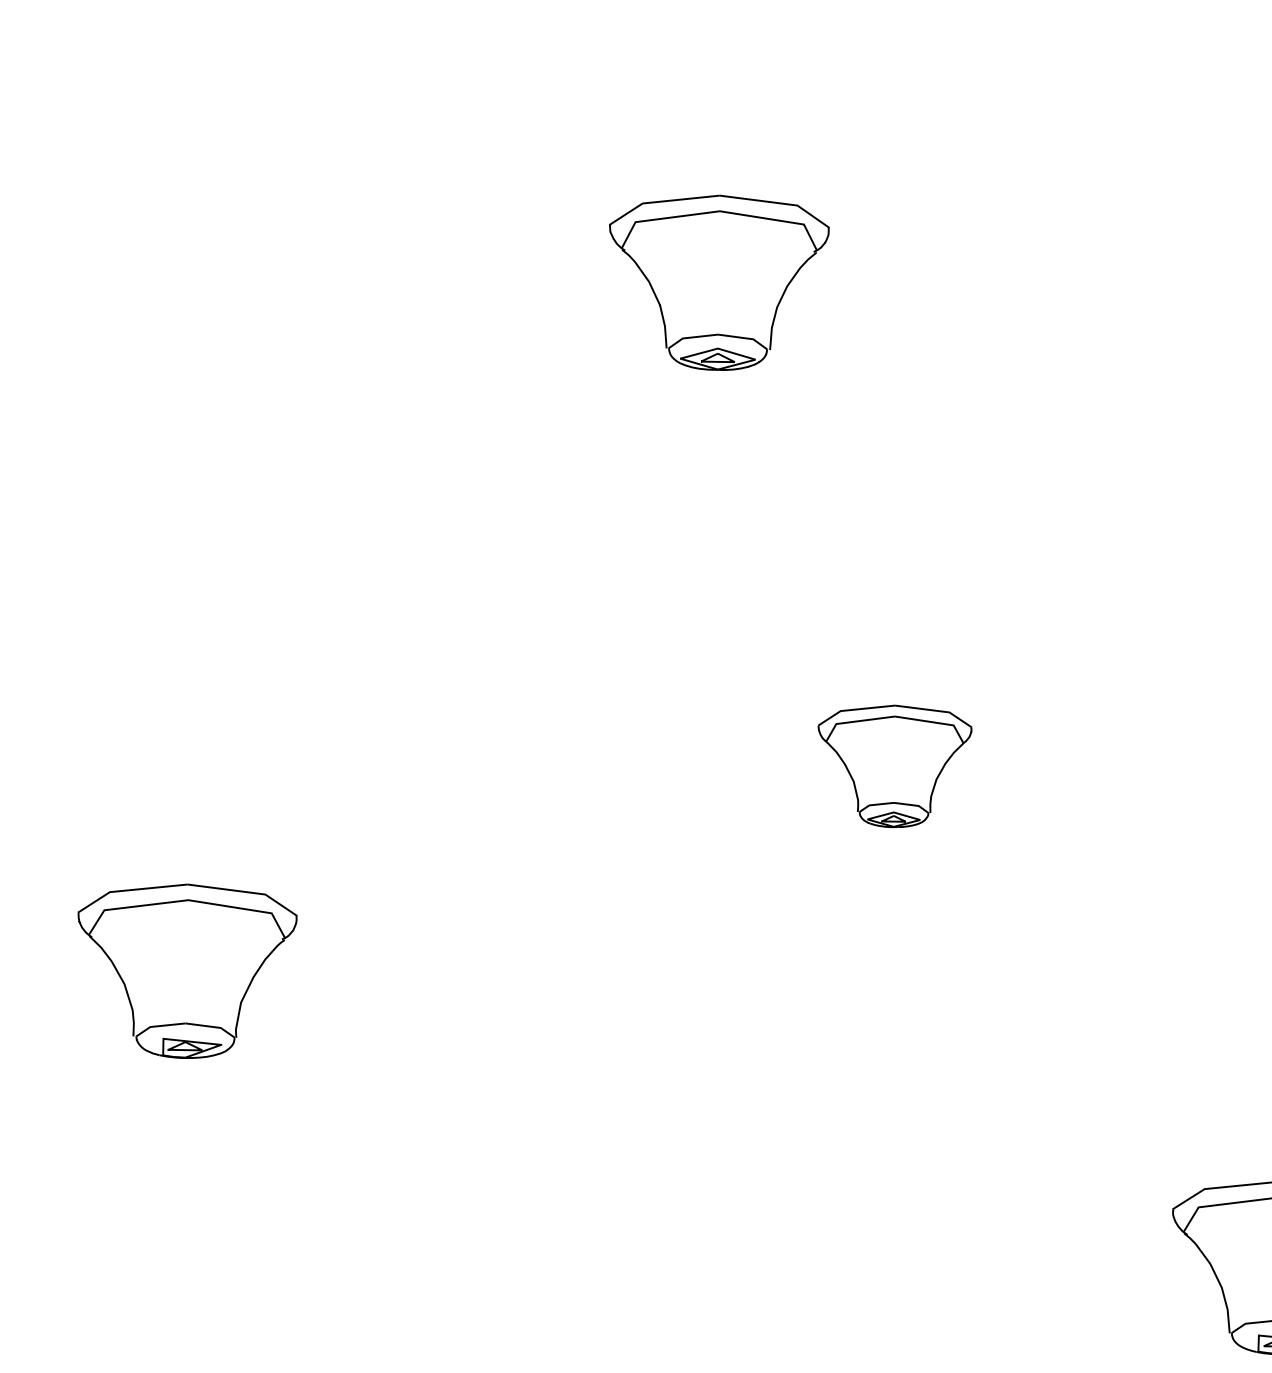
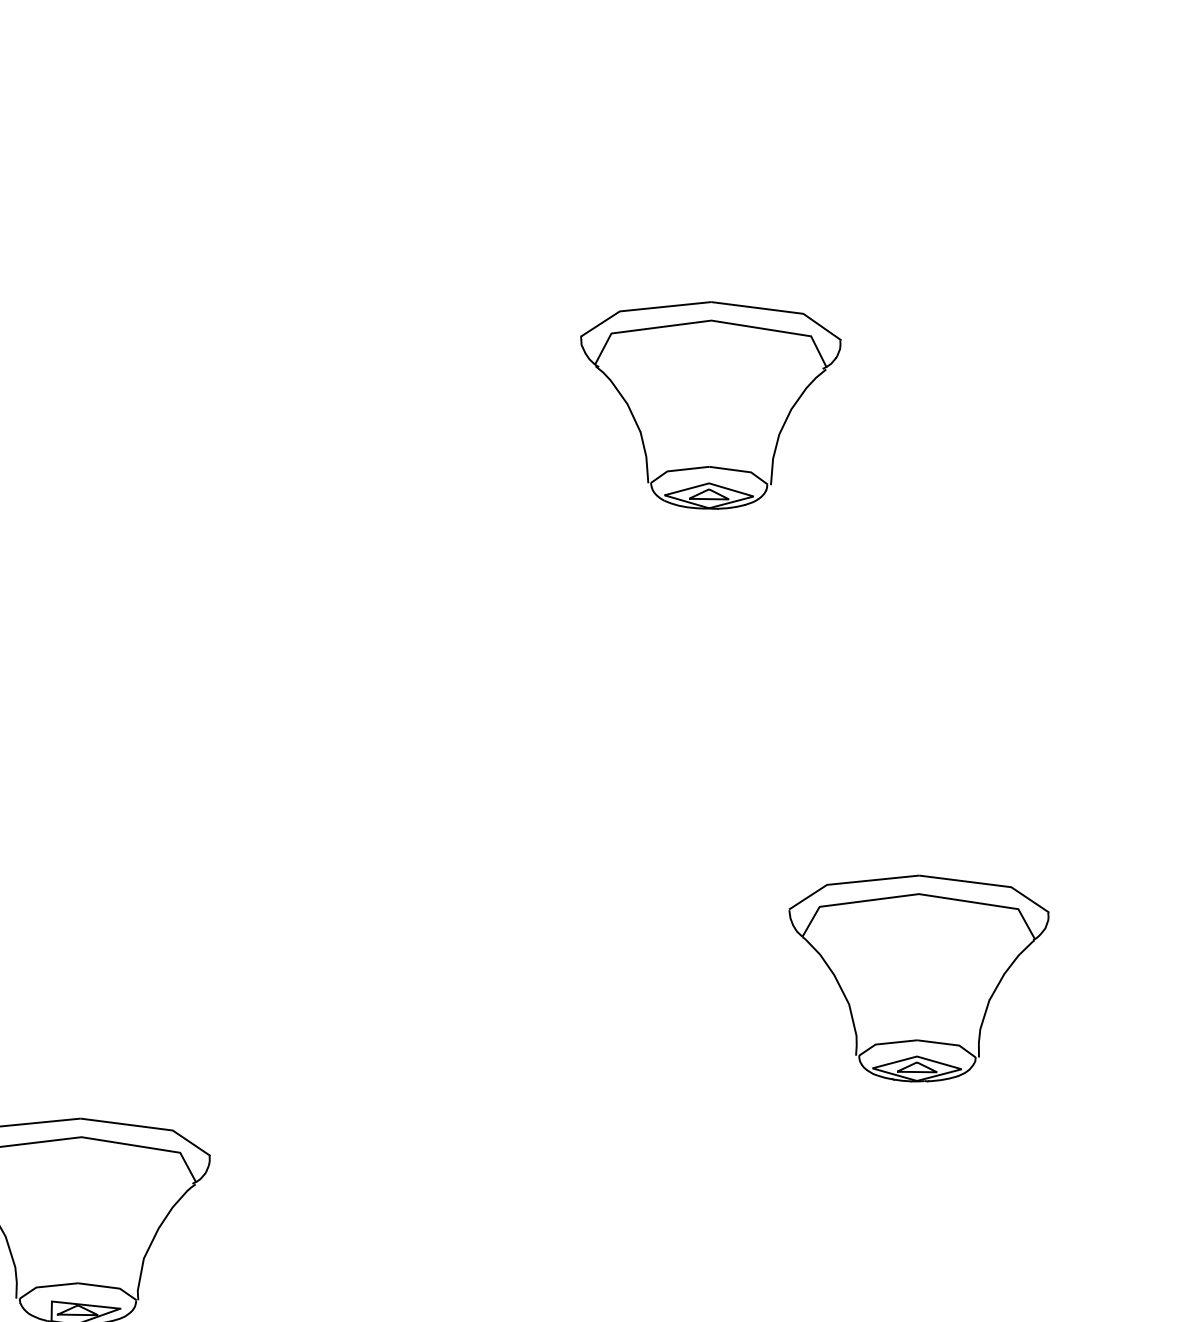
part: (894, 766) -> (918, 978), size x1.43

